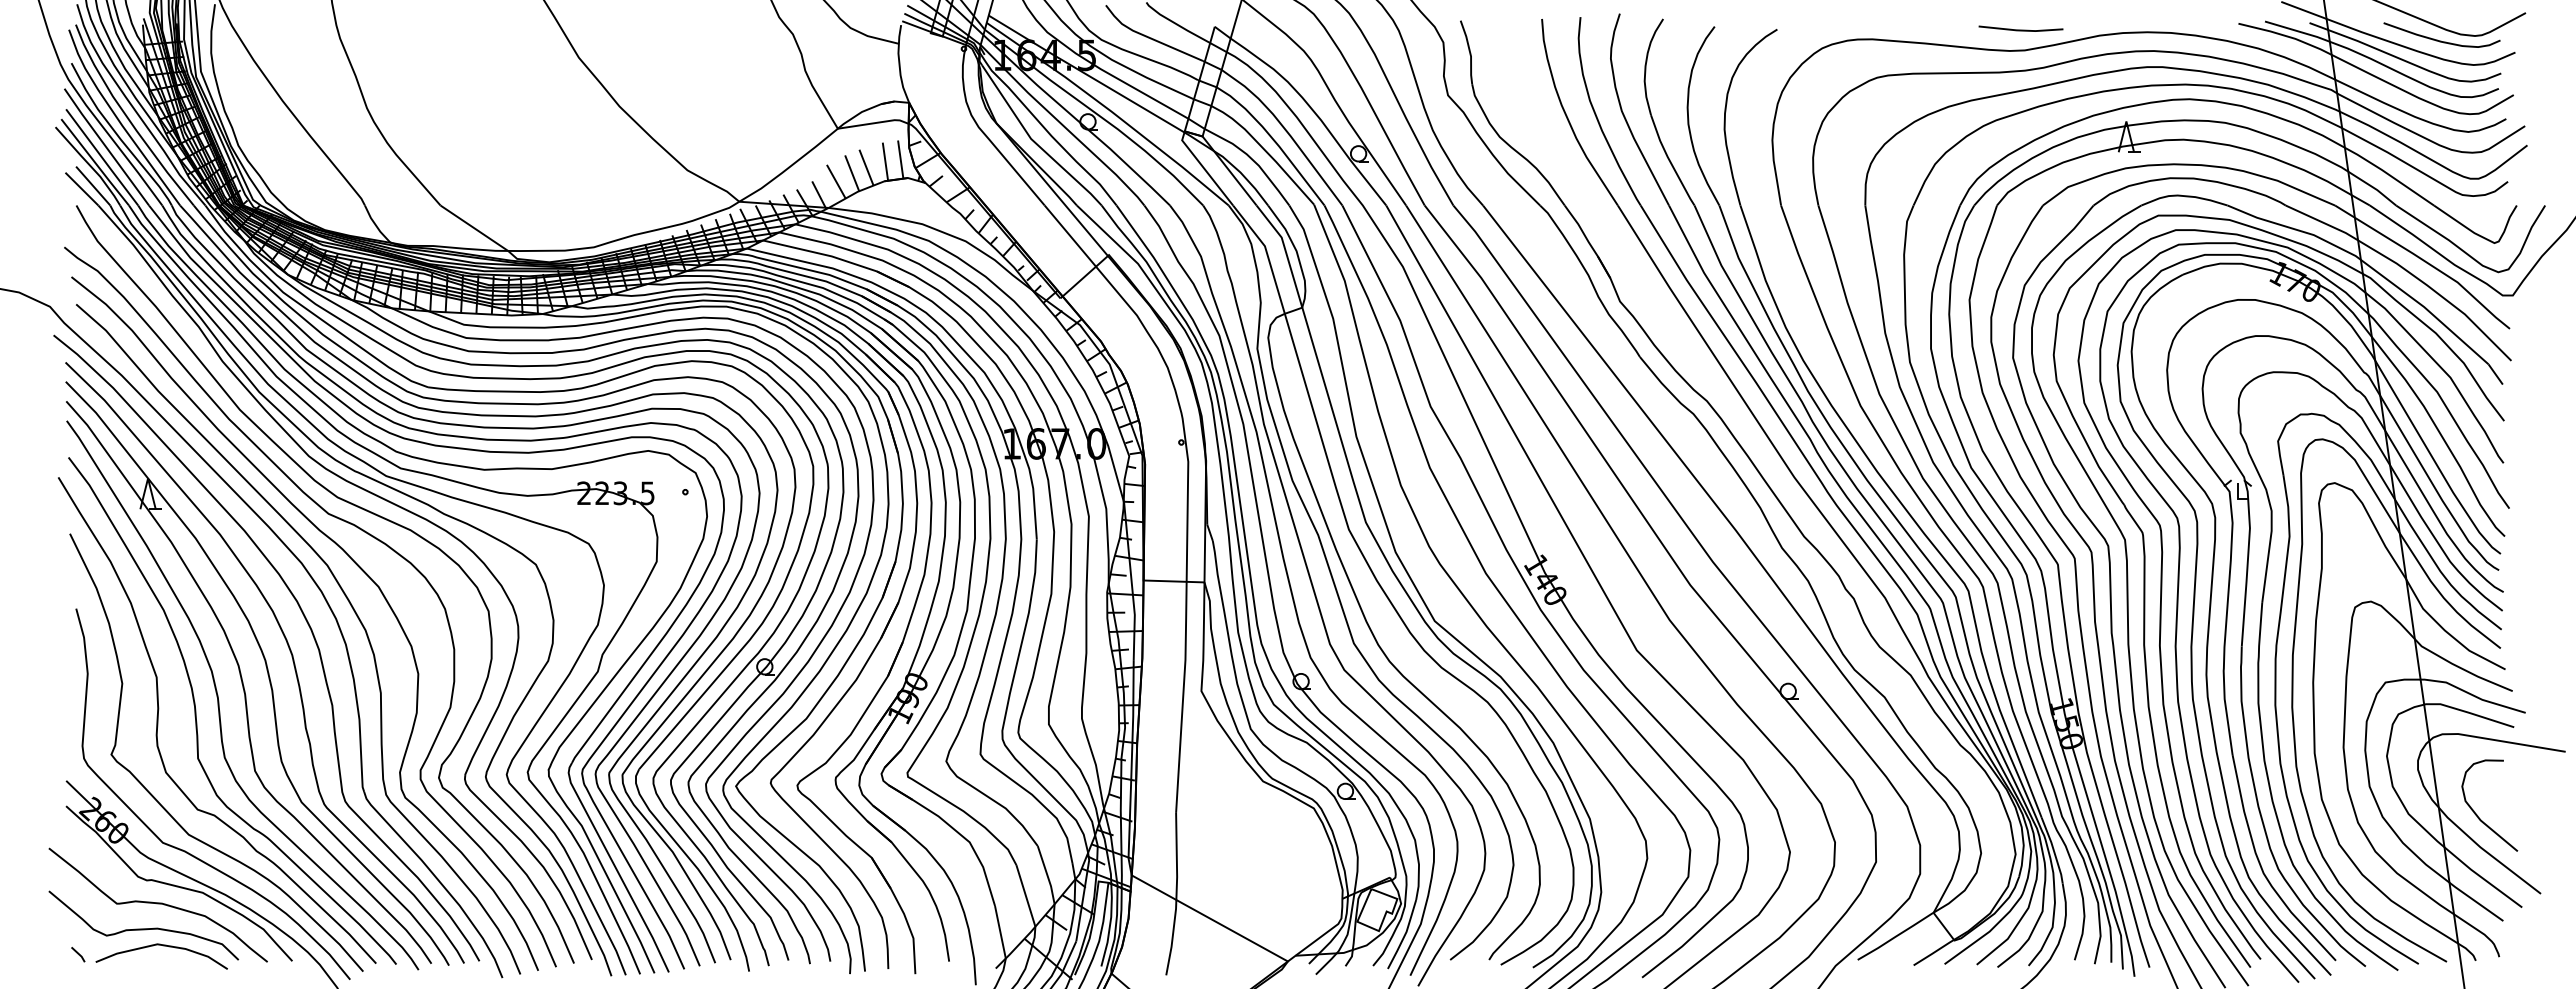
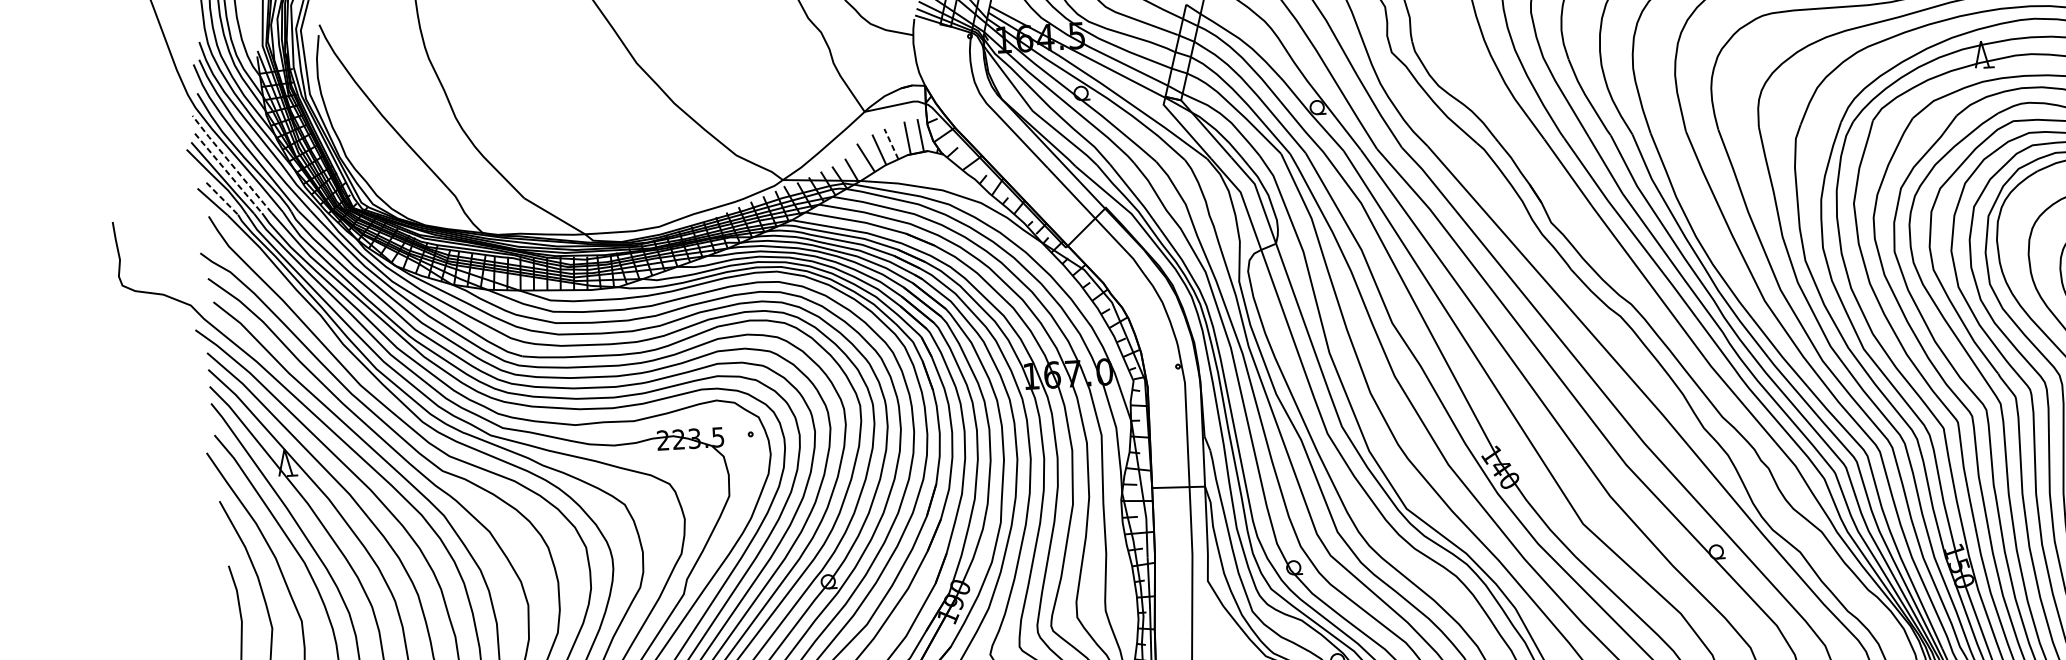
line: (106, 146) -> (231, 163), solid -> dashed
line: (102, 157) -> (228, 173), solid -> dashed
line: (866, 167) -> (891, 144), solid -> dashed
line: (93, 186) -> (222, 199), solid -> dashed

